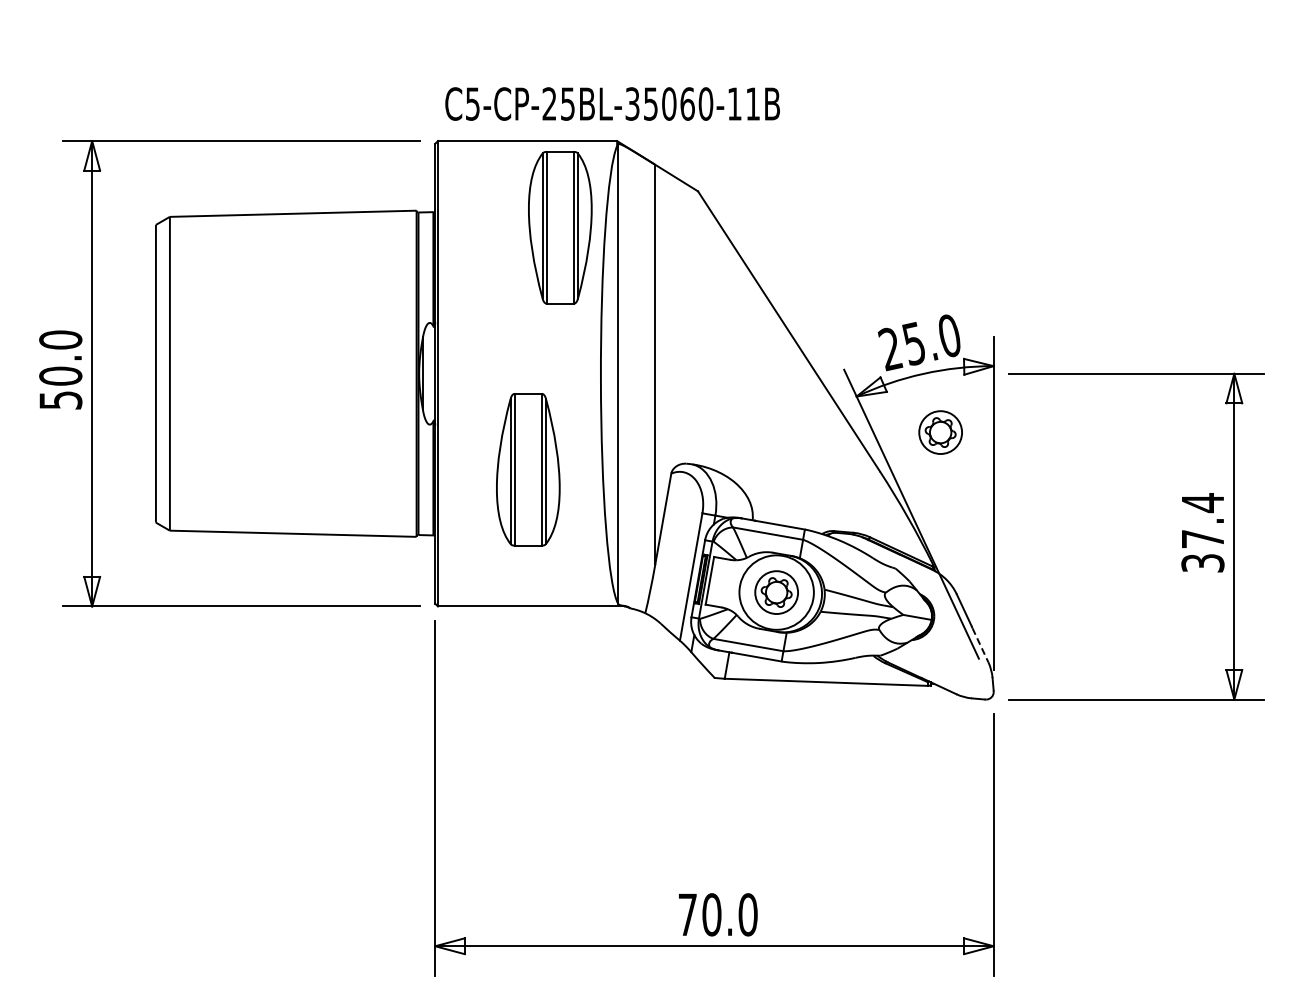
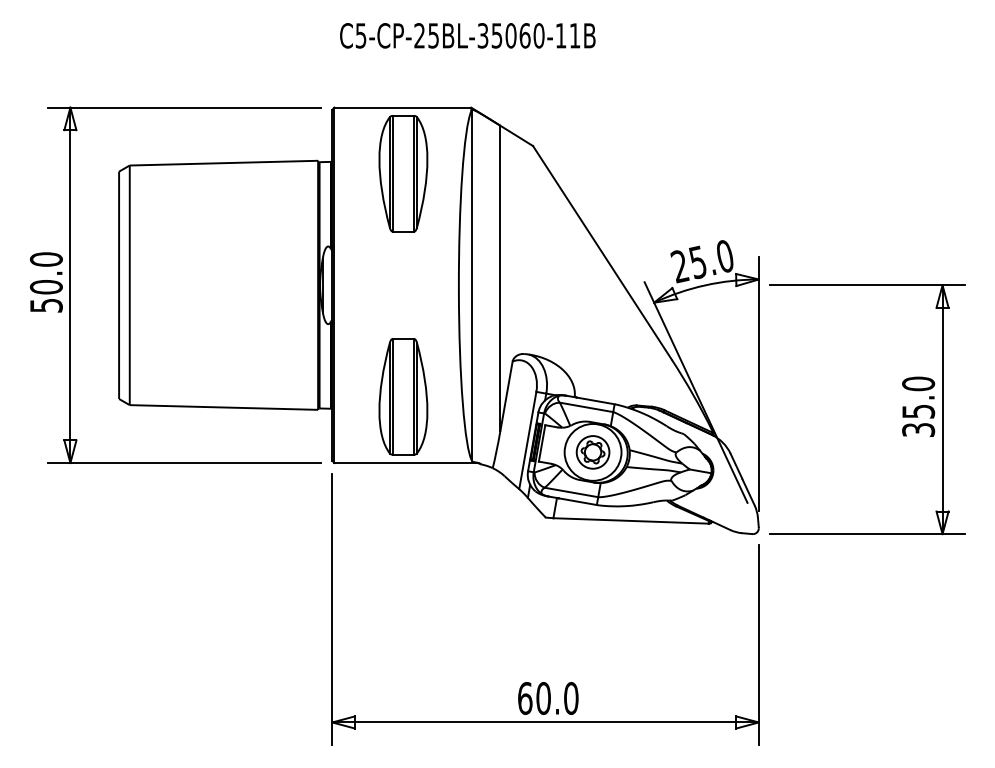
text: (612, 103) -> (467, 35), moved
part: (560, 227) -> (403, 173), moved
part: (940, 432) -> (718, 330), removed
part: (528, 469) -> (403, 396), moved
text: (1202, 520) -> (918, 397), 37.4 -> 35.0
line: (980, 645) -> (748, 492), dashed -> solid
text: (687, 914) -> (524, 698), 70.0 -> 60.0

